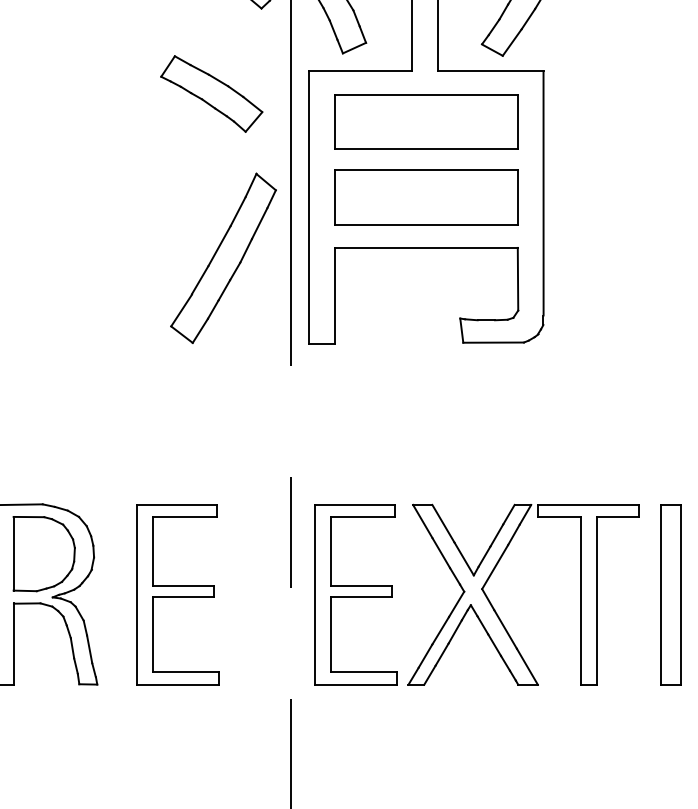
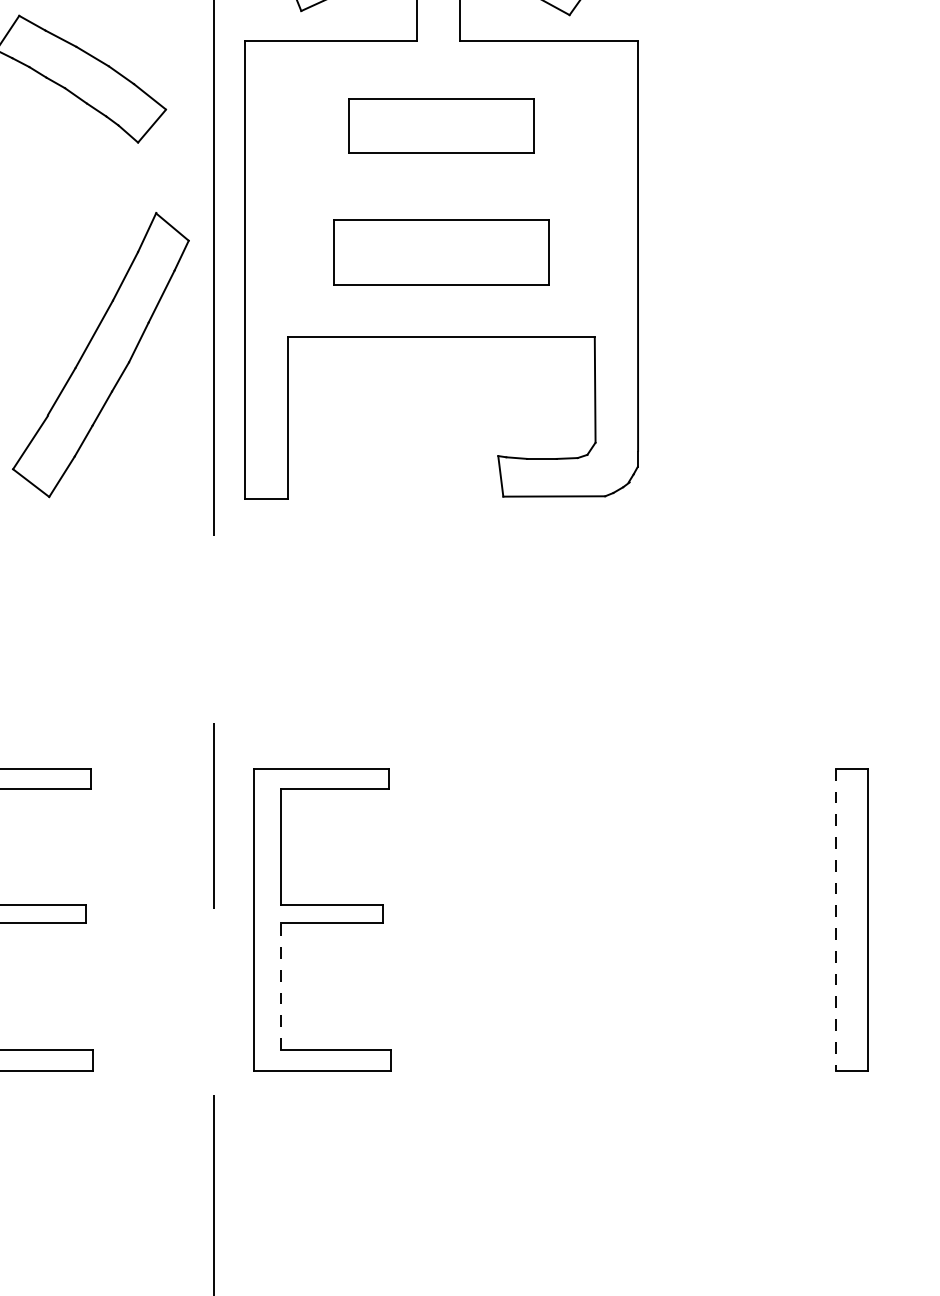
part: (426, 121) -> (441, 125), size x0.6
part: (426, 197) -> (441, 252), size x0.7
line: (661, 594) -> (835, 919), solid -> dashed
part: (495, 609) -> (557, 944), removed
line: (330, 634) -> (280, 986), solid -> dashed

